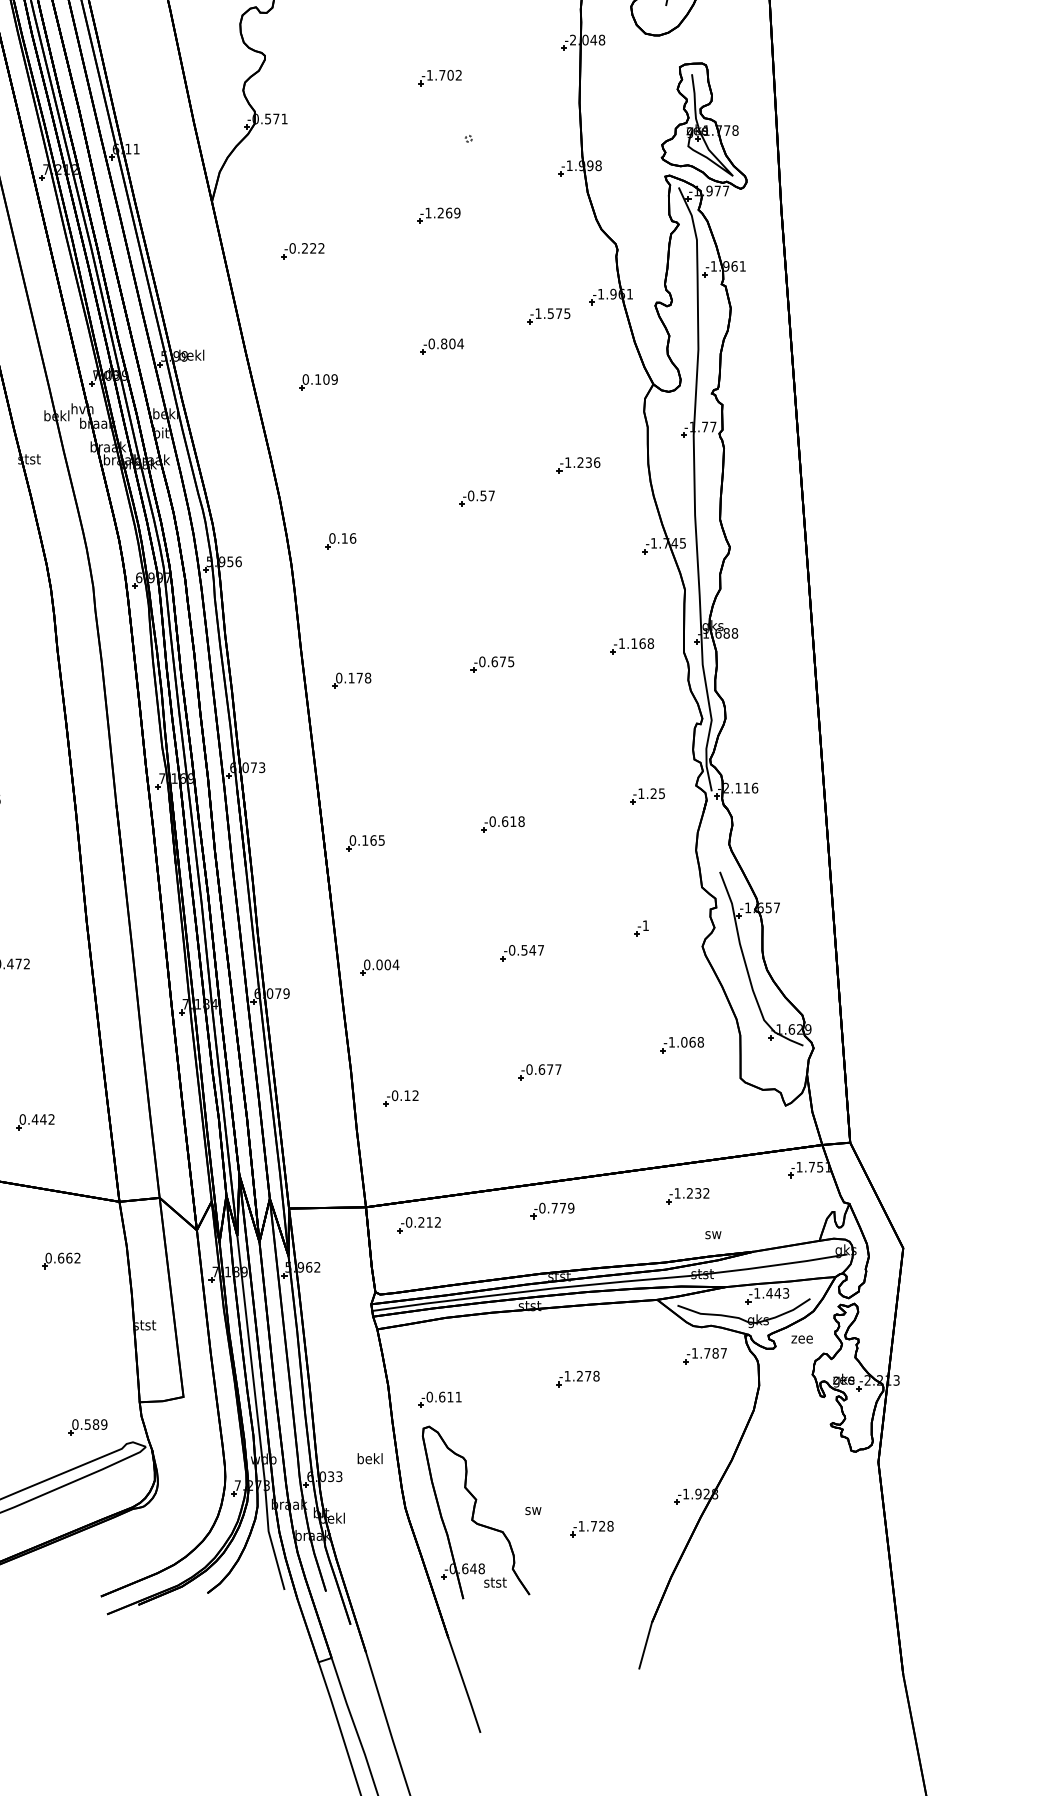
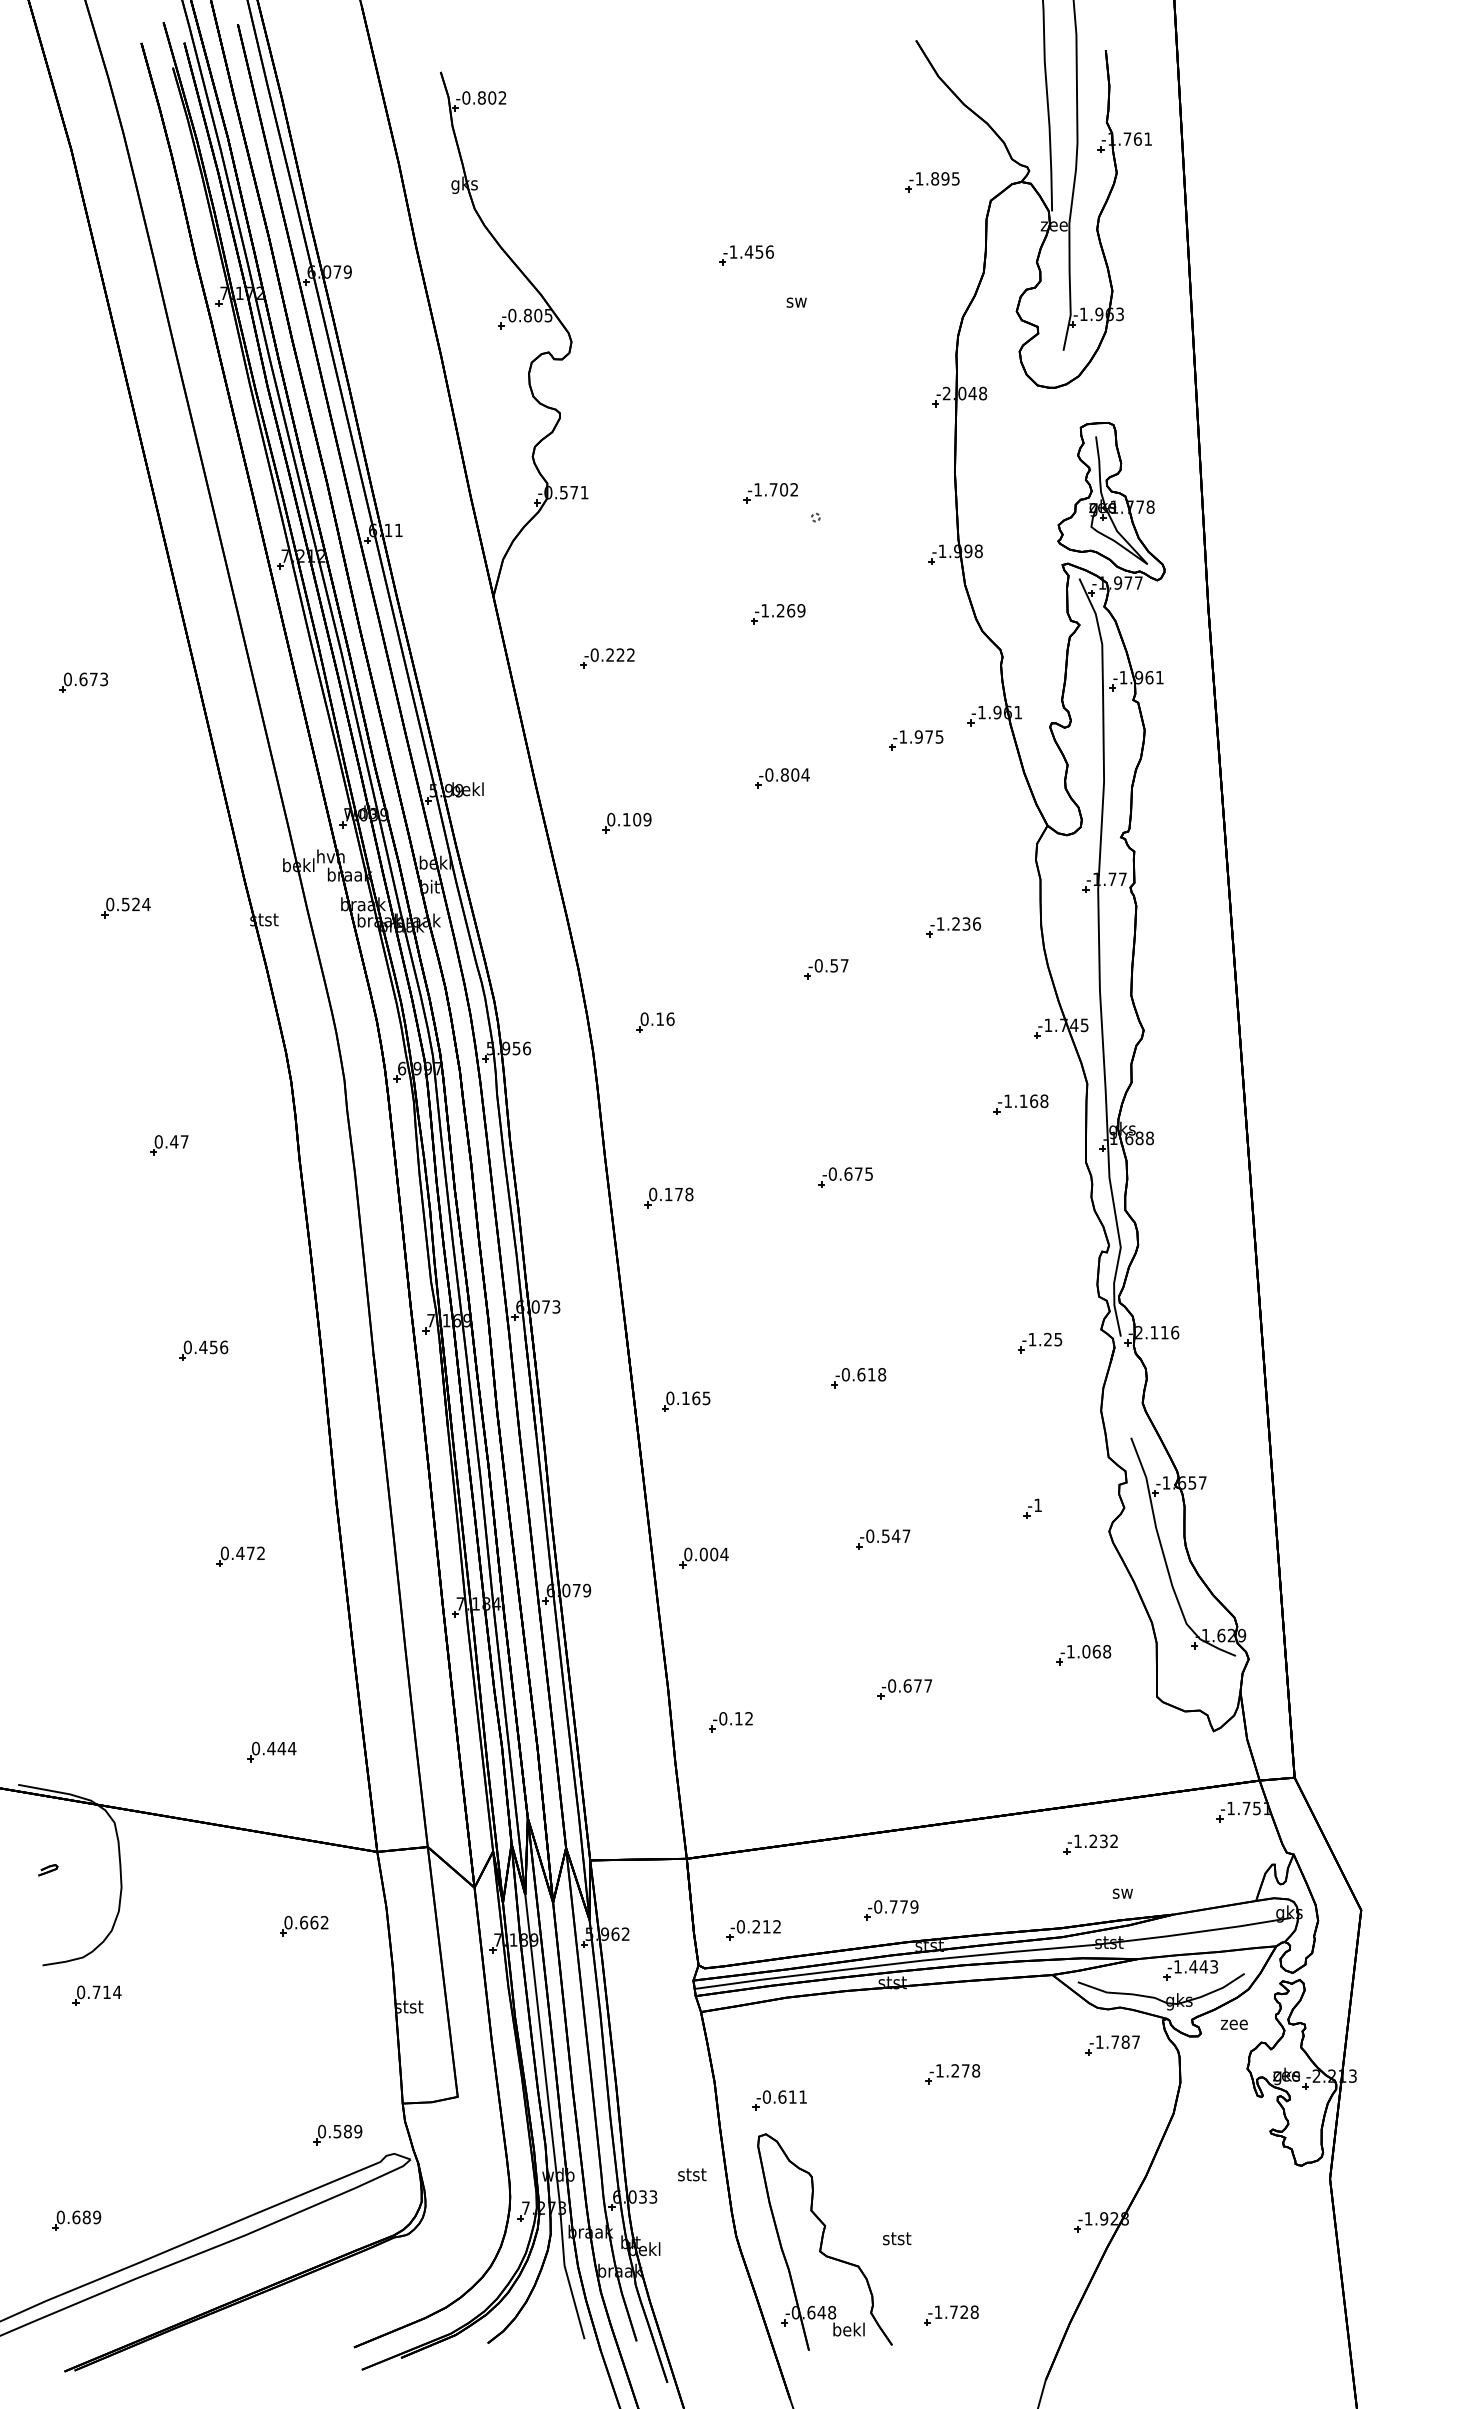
part: (439, 78) -> (770, 493), moved
text: (550, 313) -> (918, 736), -1.575 -> -1.975
part: (631, 646) -> (1020, 1104), moved
text: (51, 1119) -> (291, 1748), 0.442 -> 0.444
part: (552, 1211) -> (891, 1910), moved
part: (419, 1225) -> (753, 1930), moved
text: (369, 1458) -> (691, 2174), bekl -> stst
text: (533, 1509) -> (897, 2238), sw -> stst
part: (591, 1528) -> (951, 2315), moved
text: (494, 1582) -> (848, 2329), stst -> bekl

